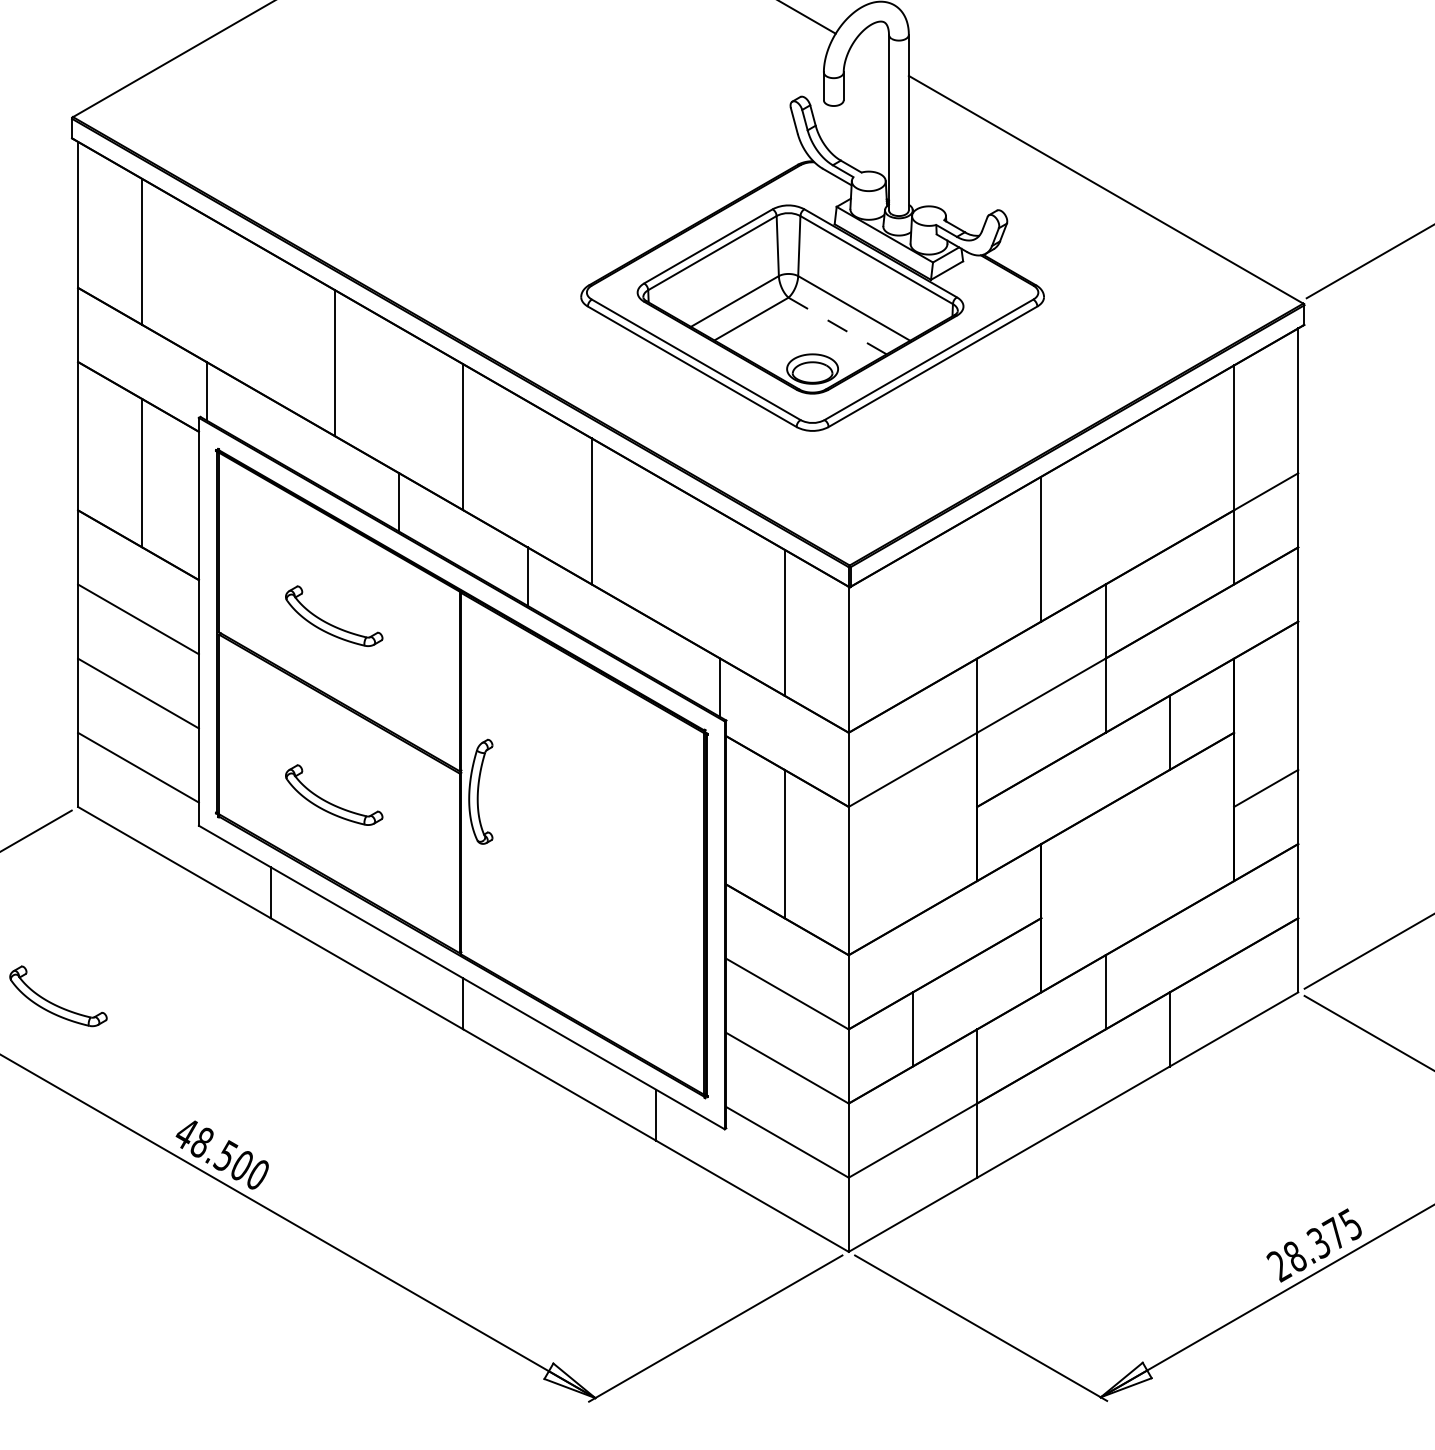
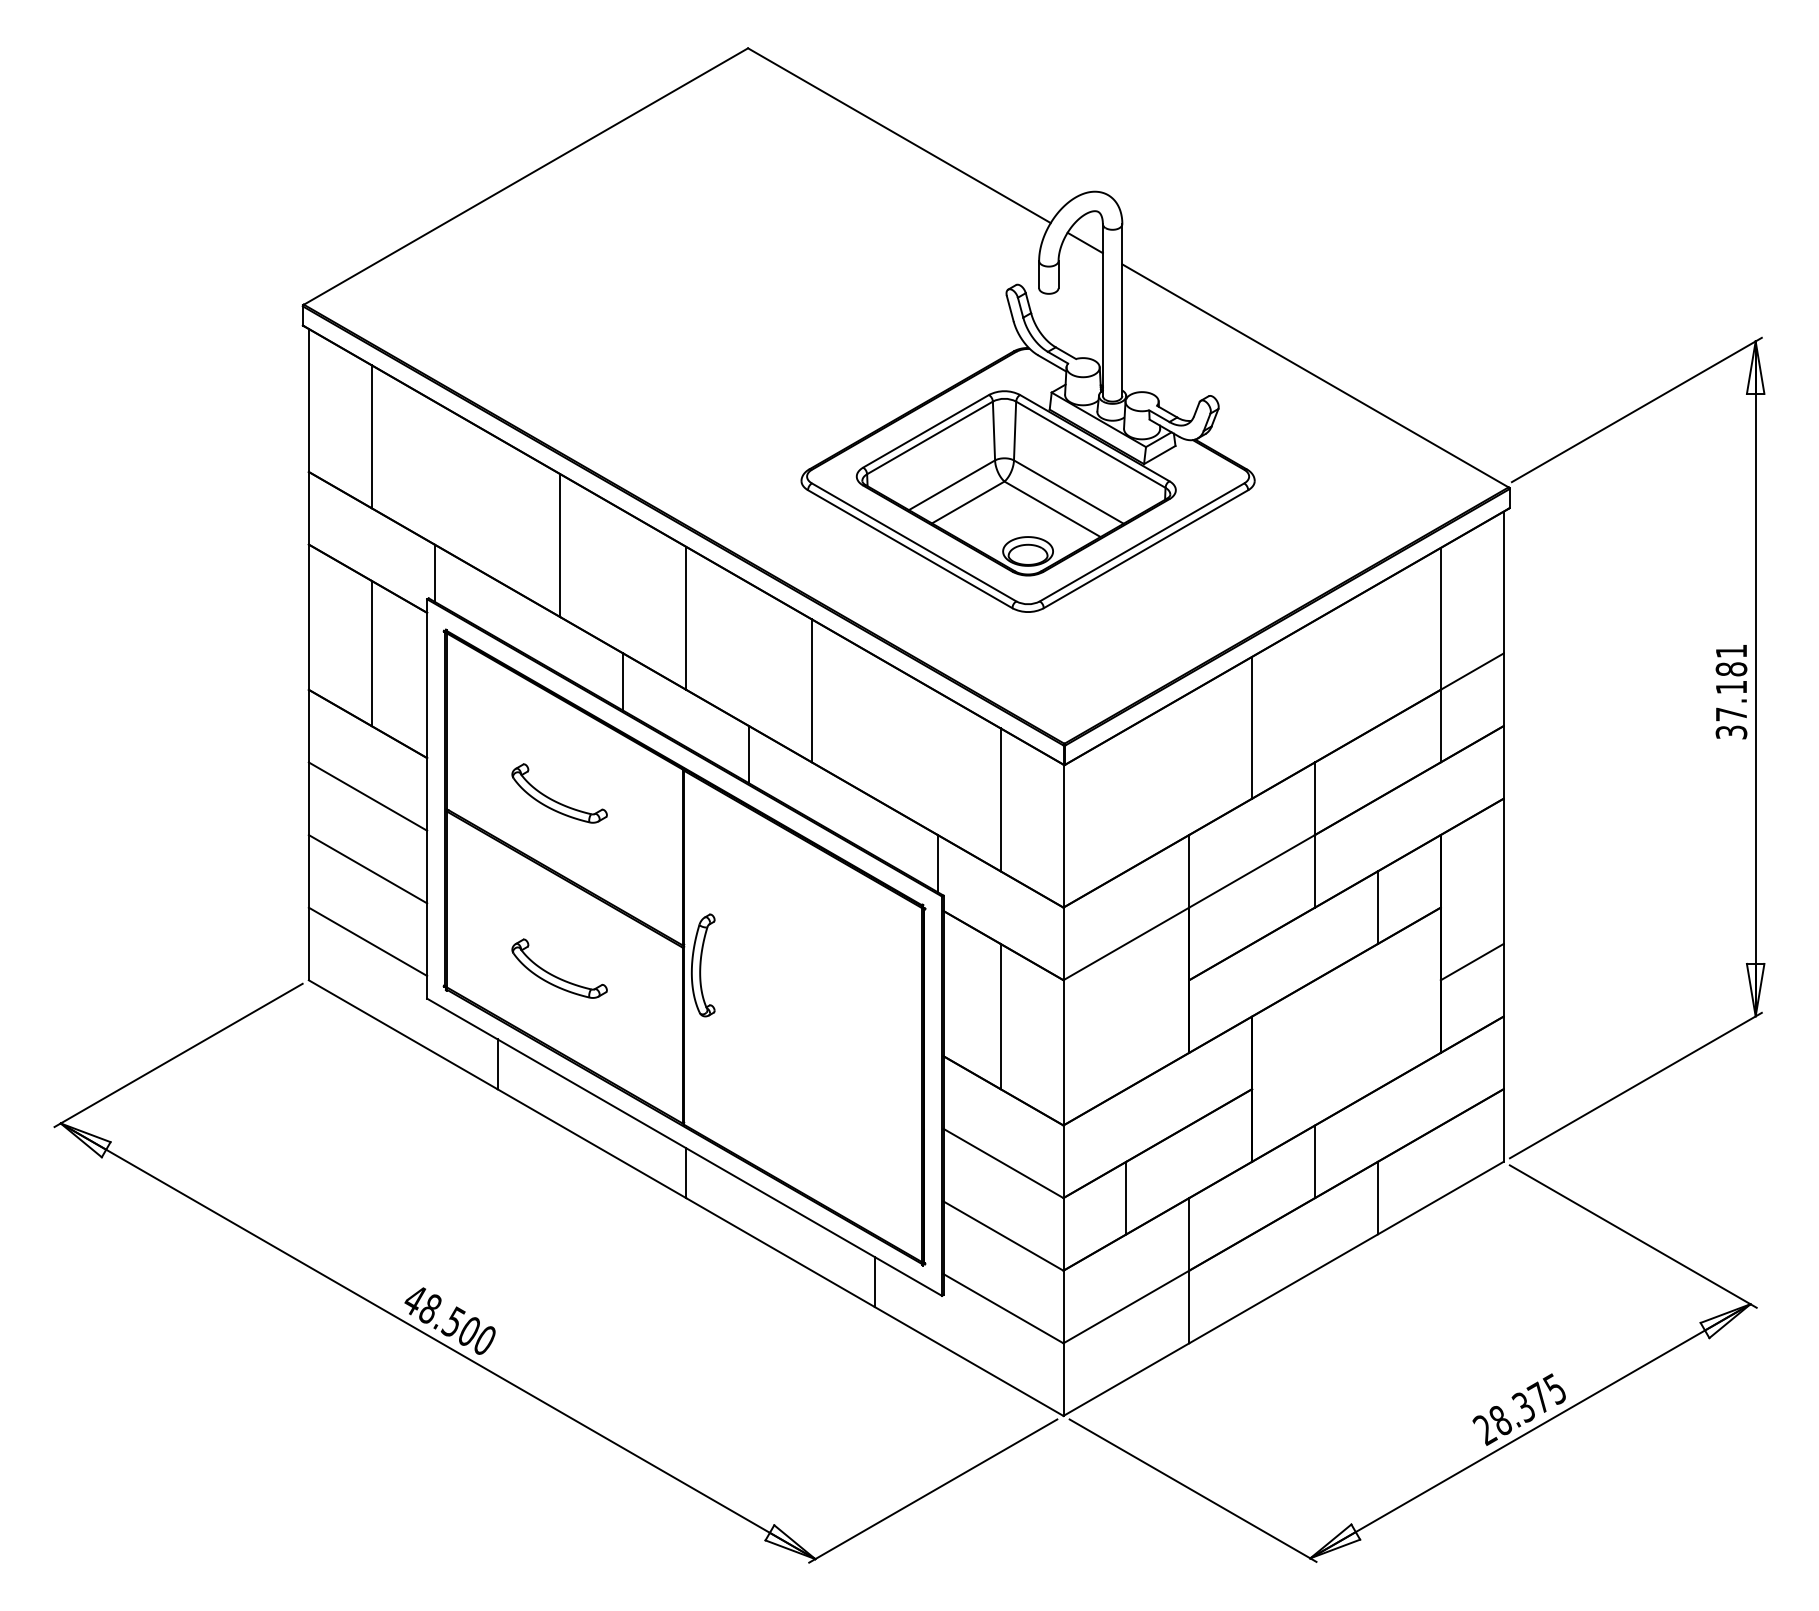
line: (870, 53) -> (1084, 242), added
line: (837, 326) -> (1052, 509), dashed -> solid
part: (54, 1003) -> (285, 1172), removed

